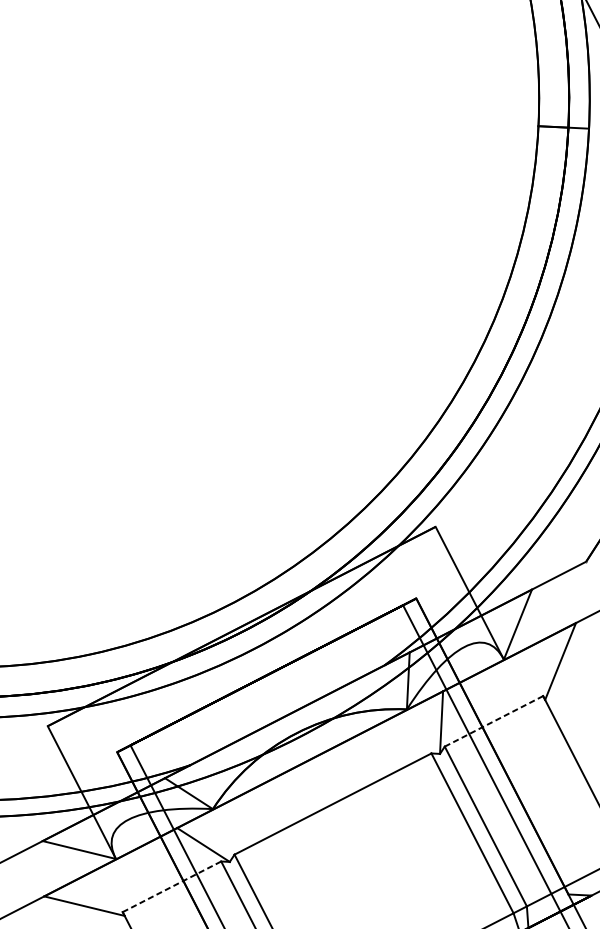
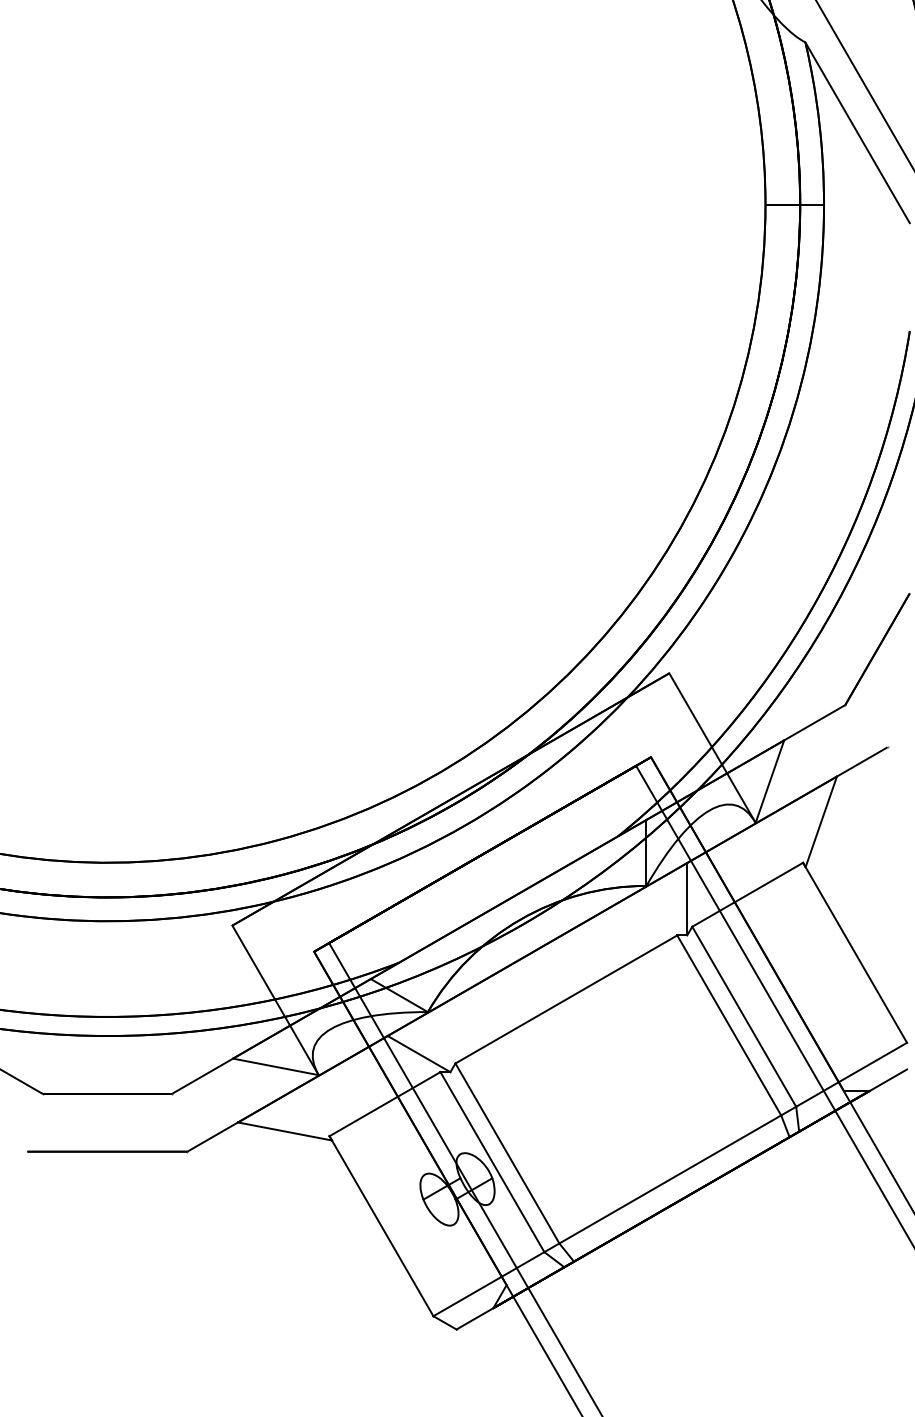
line: (493, 721) -> (747, 894), dashed -> solid
line: (172, 886) -> (385, 1103), dashed -> solid

